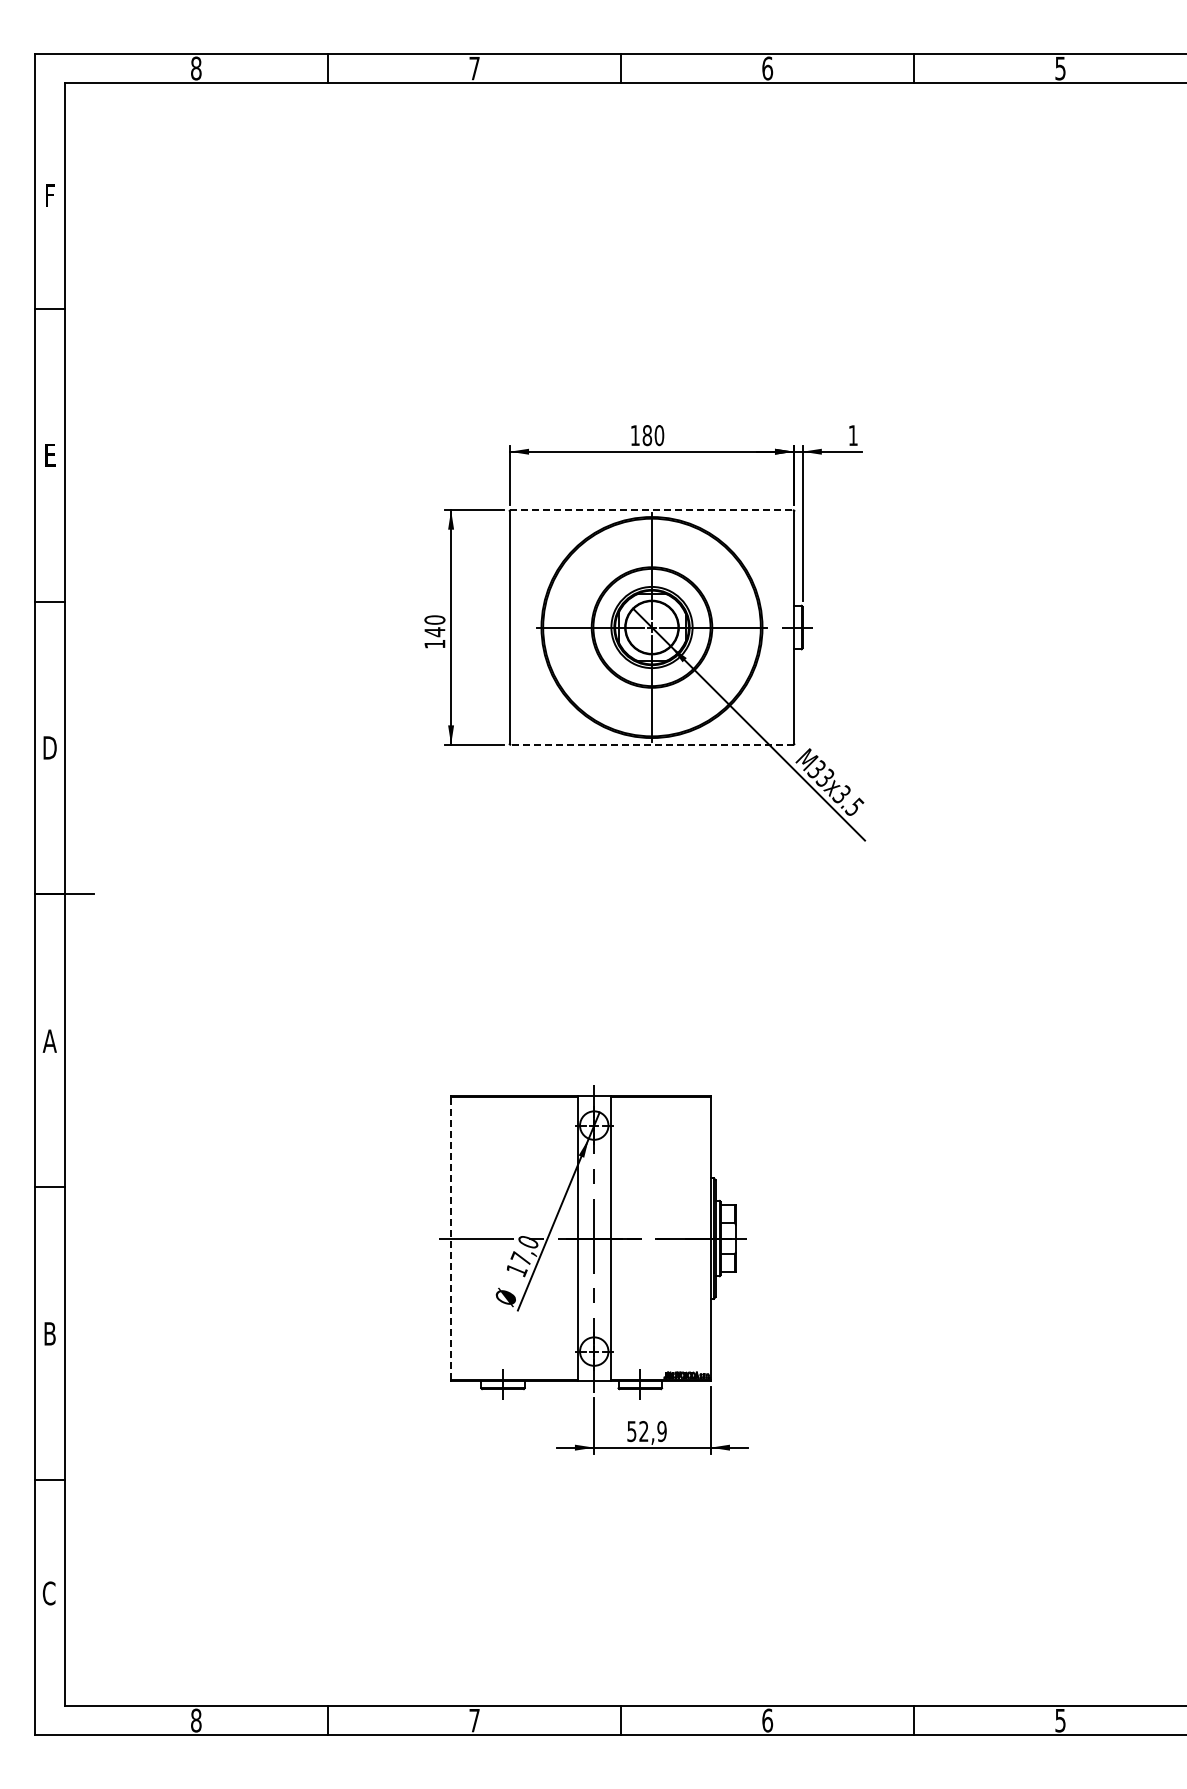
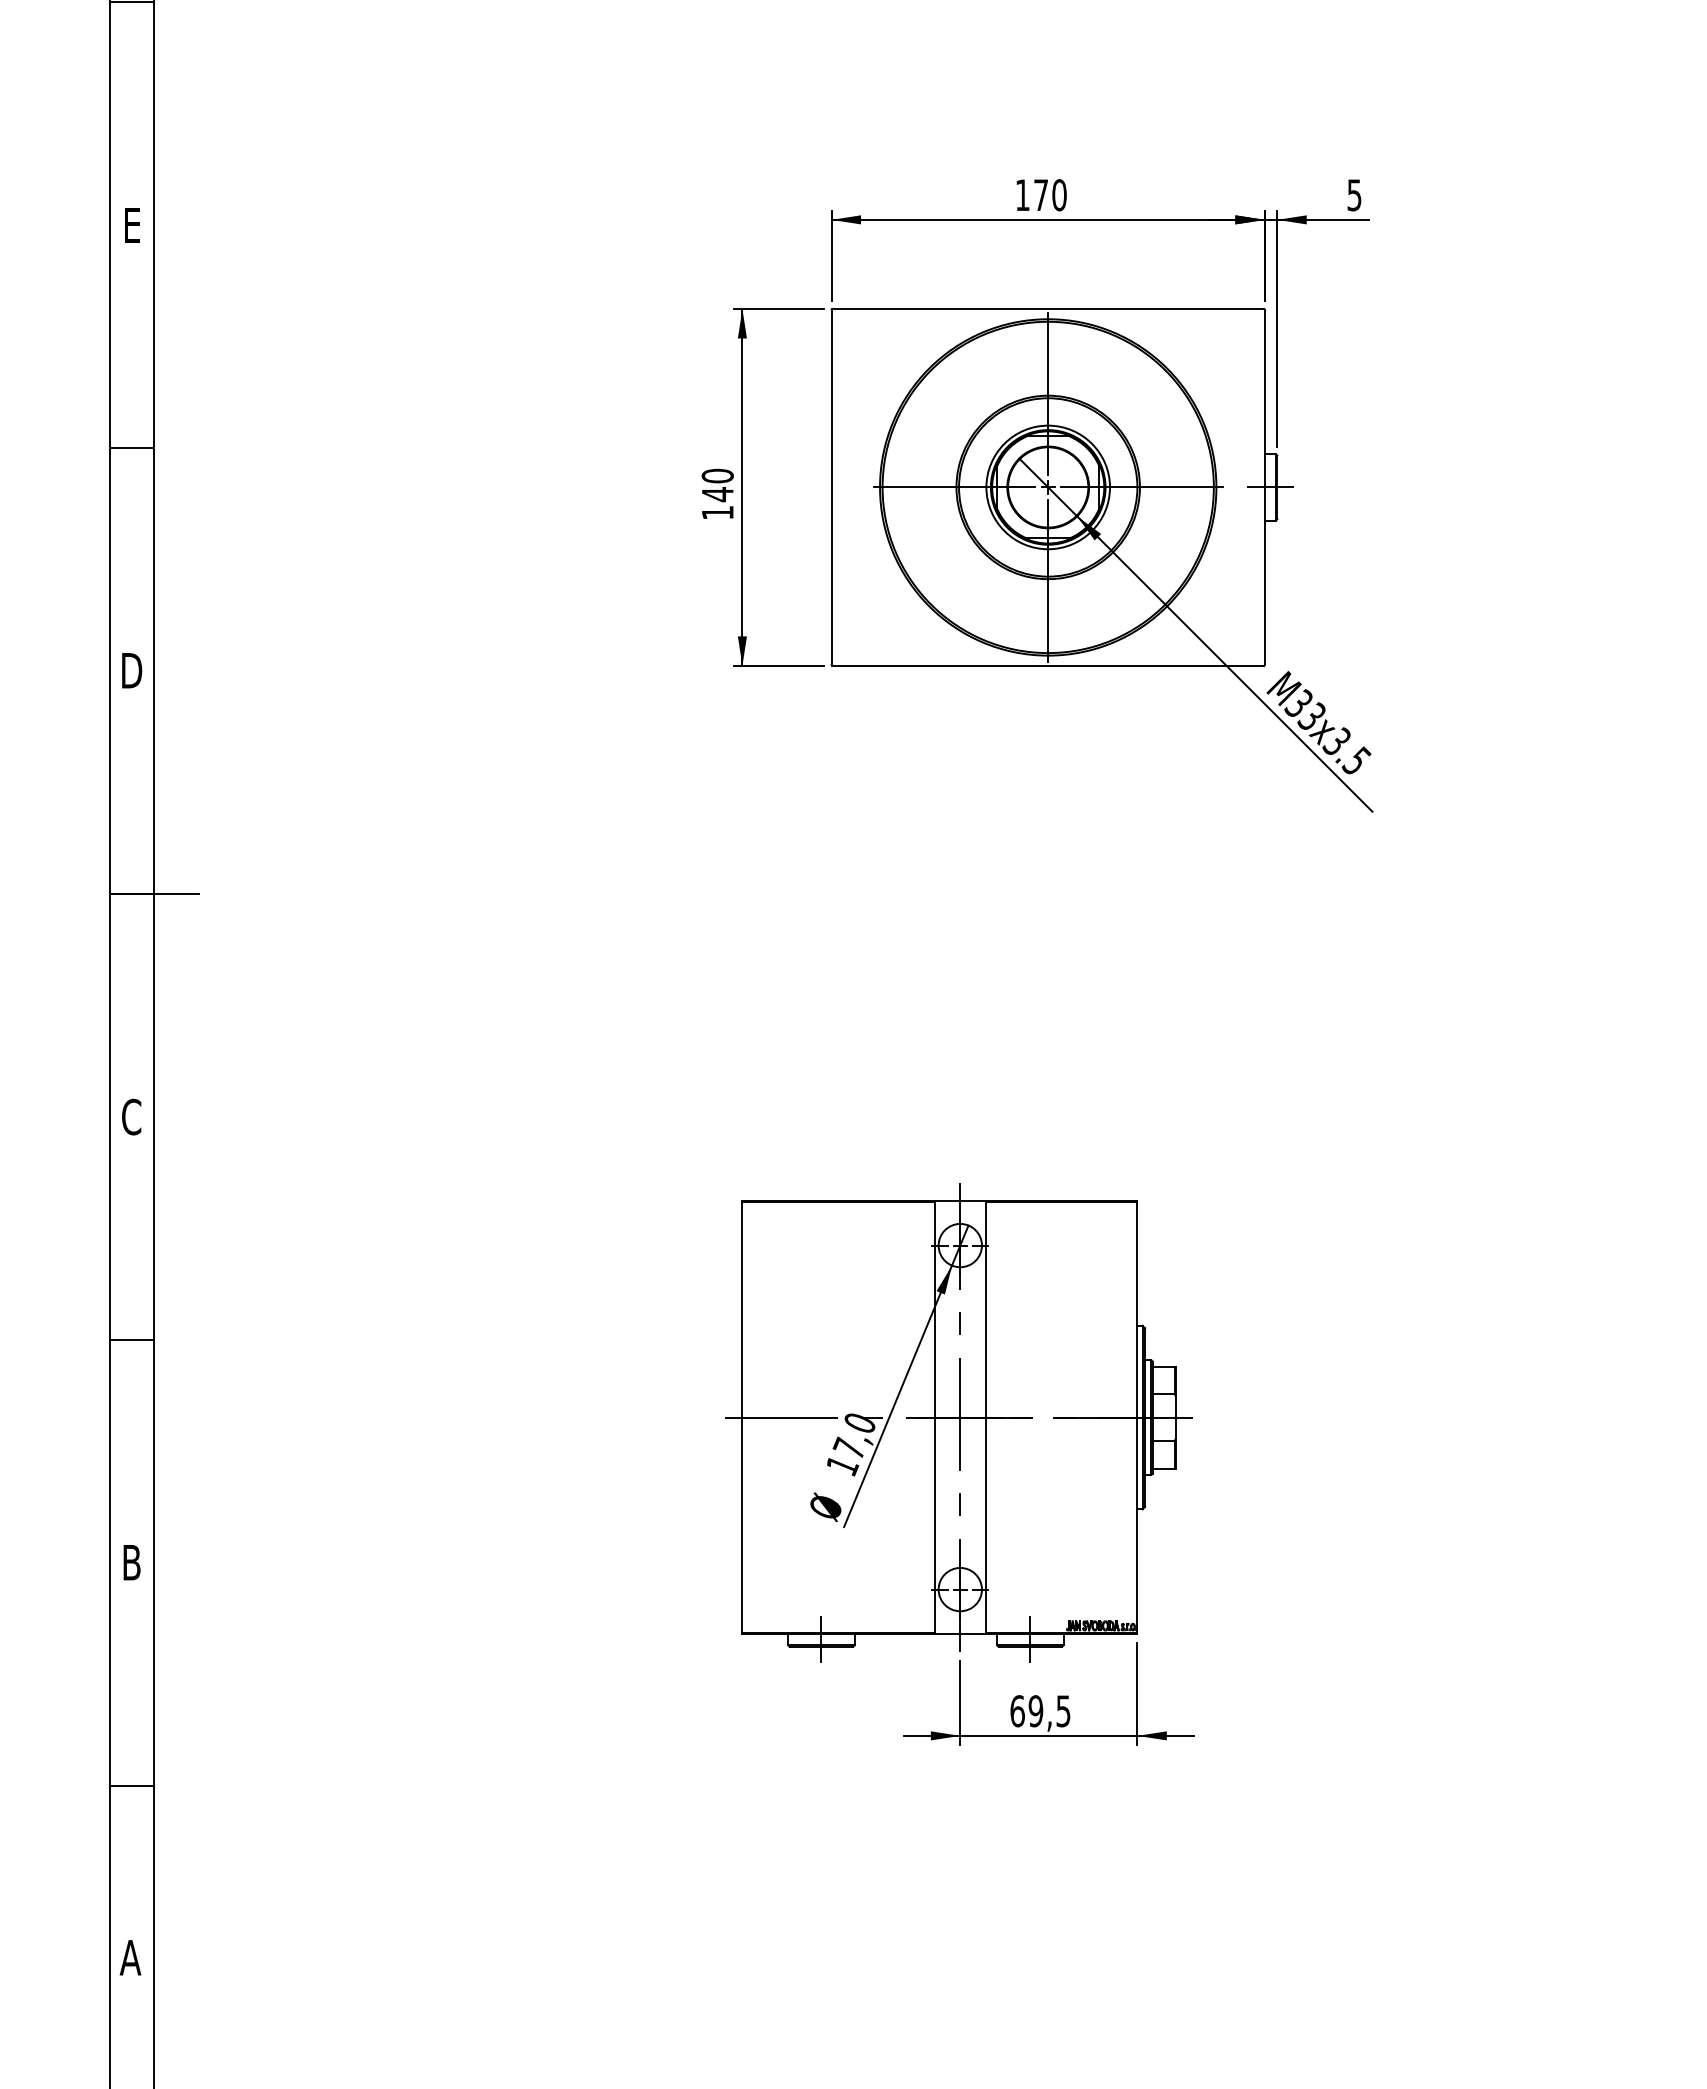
text: (647, 435) -> (1041, 195), 180 -> 170
text: (852, 435) -> (1353, 195), 1 -> 5
line: (652, 510) -> (1048, 309), dashed -> solid
line: (652, 744) -> (1048, 665), dashed -> solid
text: (49, 1041) -> (131, 1117), A -> C
line: (451, 1238) -> (743, 1417), dashed -> solid
text: (646, 1431) -> (1039, 1711), 52,9 -> 69,5
text: (49, 1593) -> (131, 1957), C -> A

